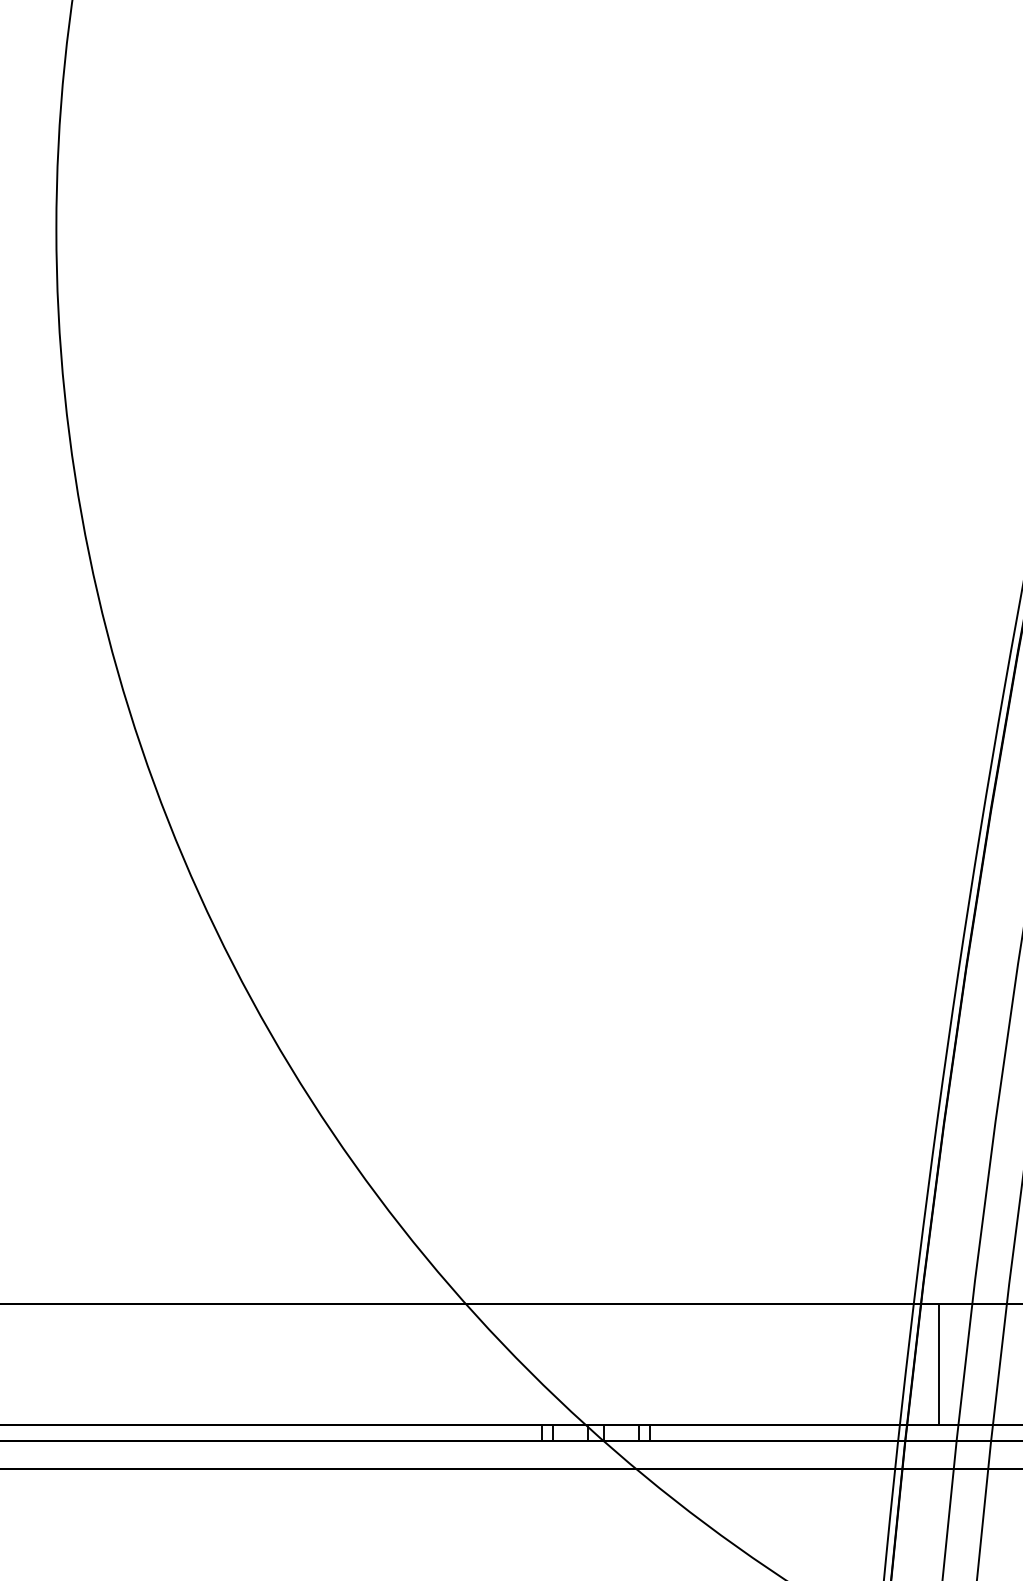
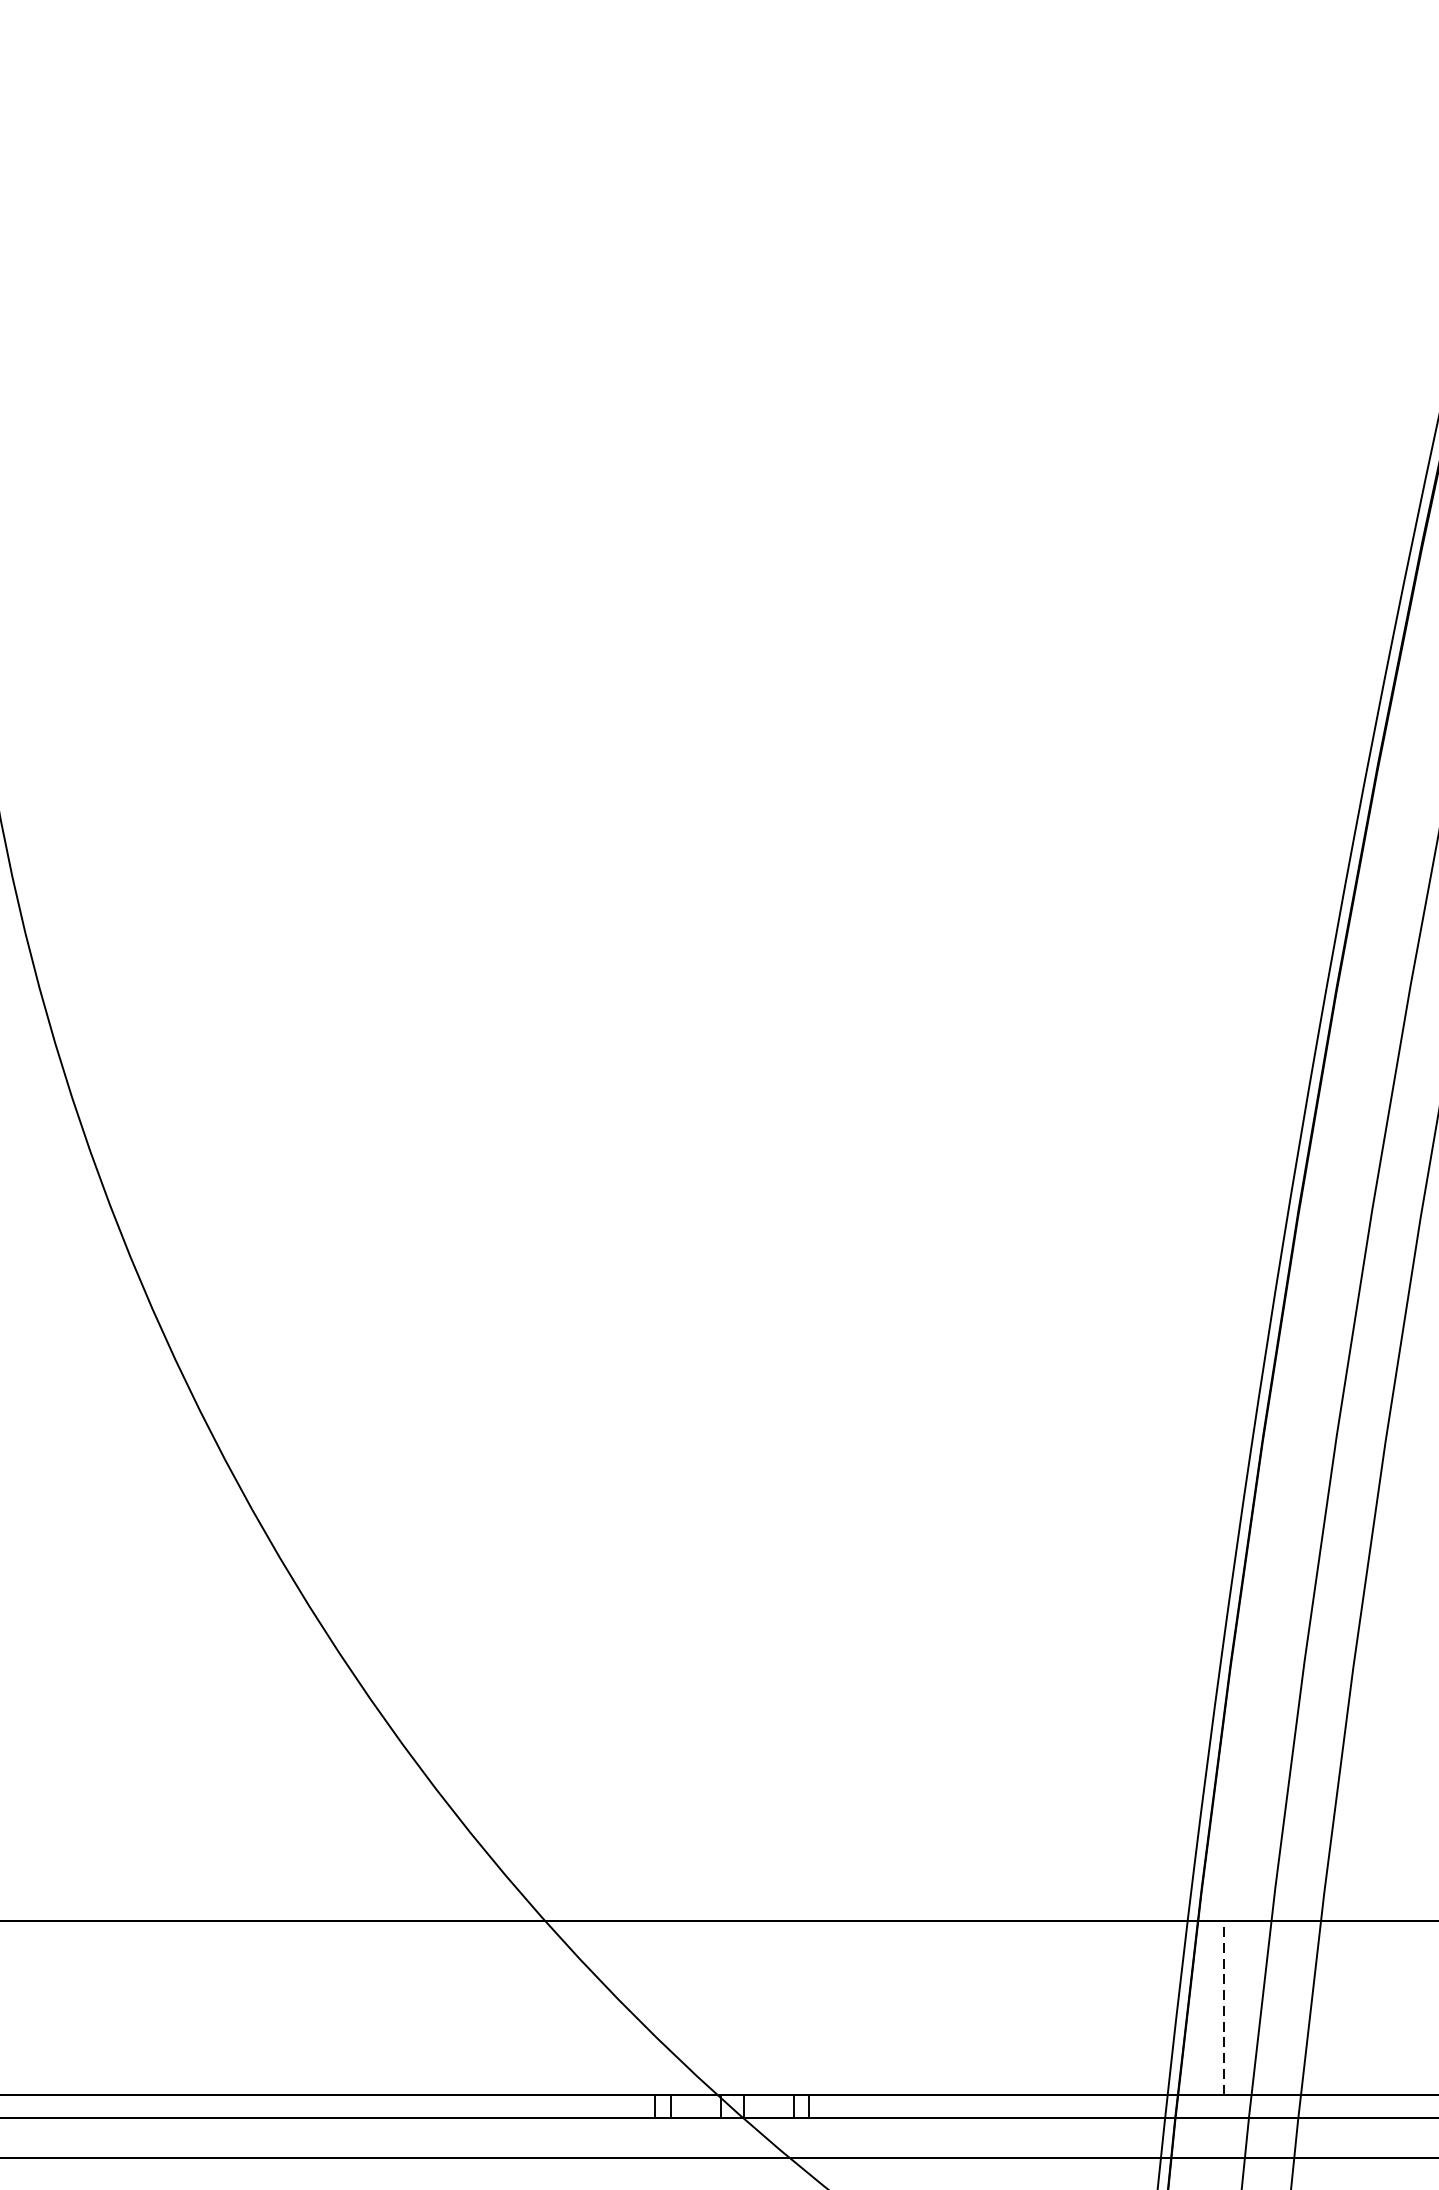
line: (939, 1364) -> (1224, 2008), solid -> dashed

